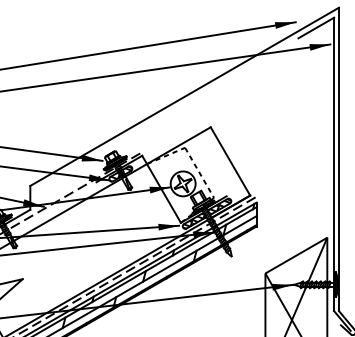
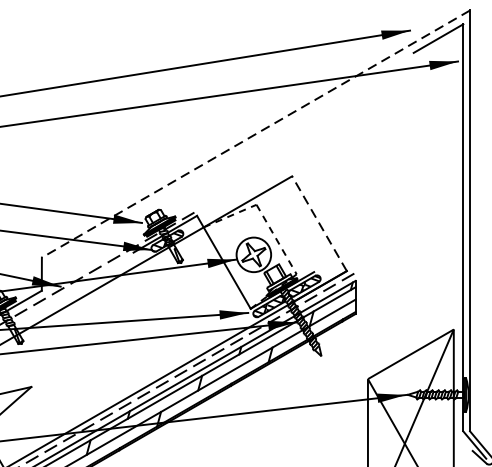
line: (184, 97) -> (255, 135), solid -> dashed
line: (230, 161) -> (319, 223), solid -> dashed

